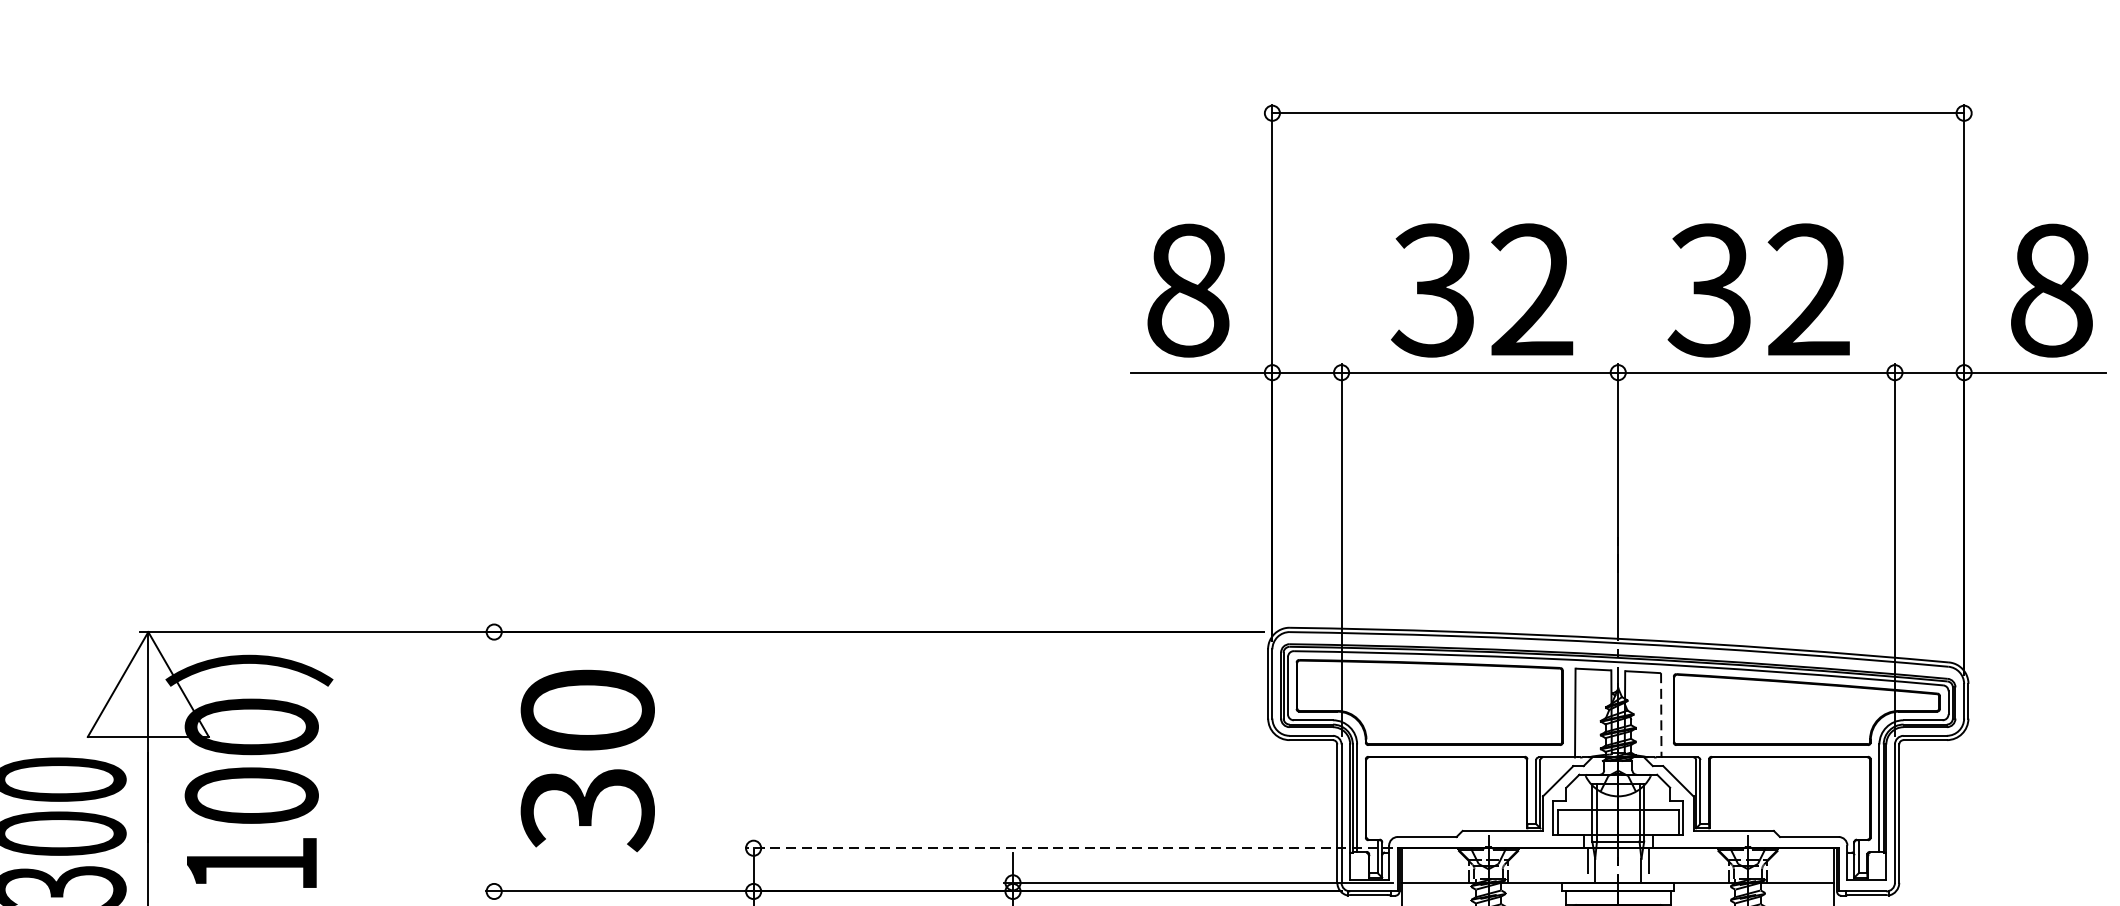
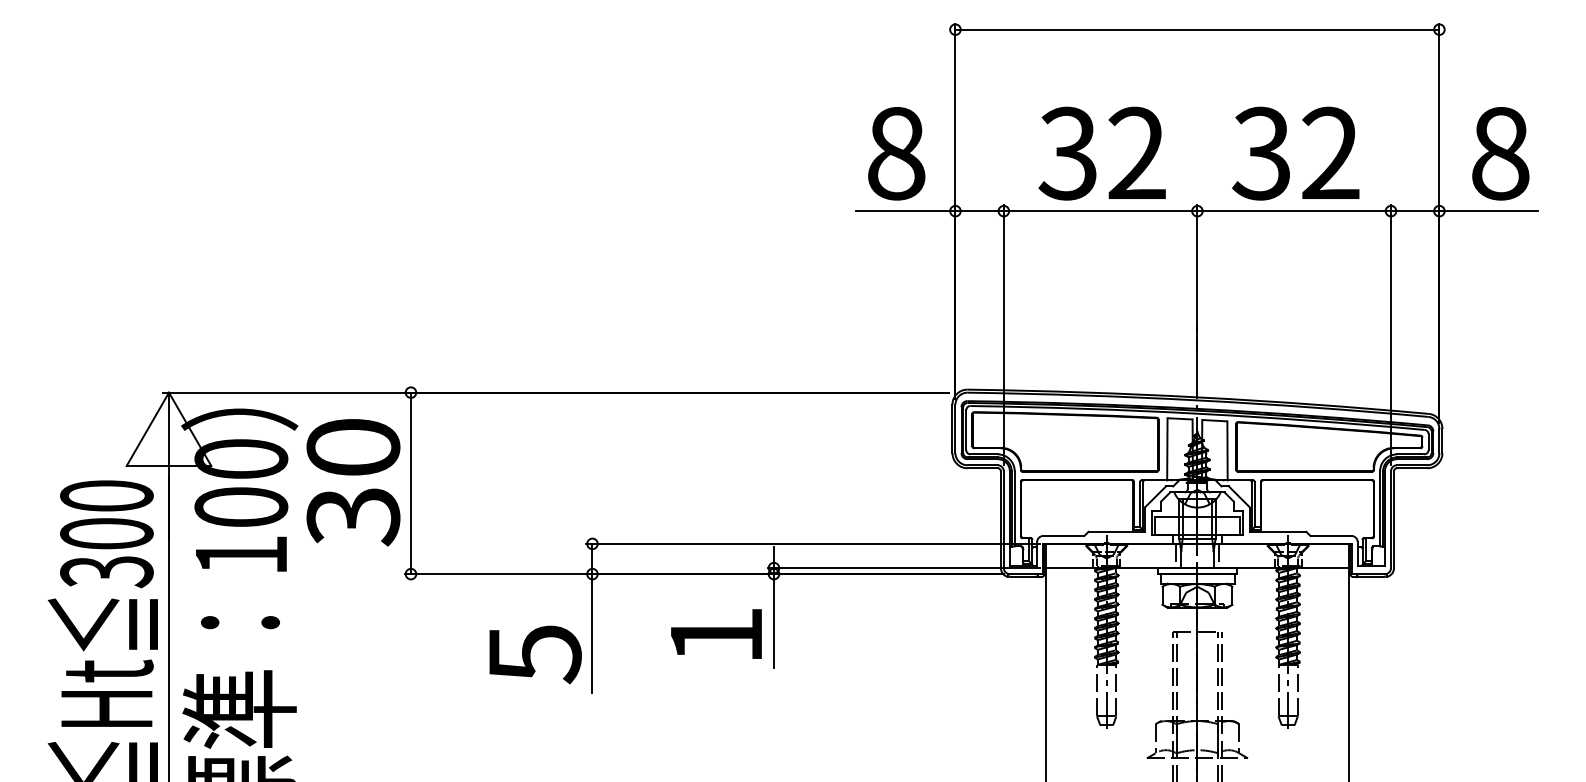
line: (1661, 716) -> (1227, 451), dashed -> solid
text: (587, 760) -> (353, 482), moved
line: (493, 761) -> (410, 483), added
line: (1069, 847) -> (813, 543), dashed -> solid

